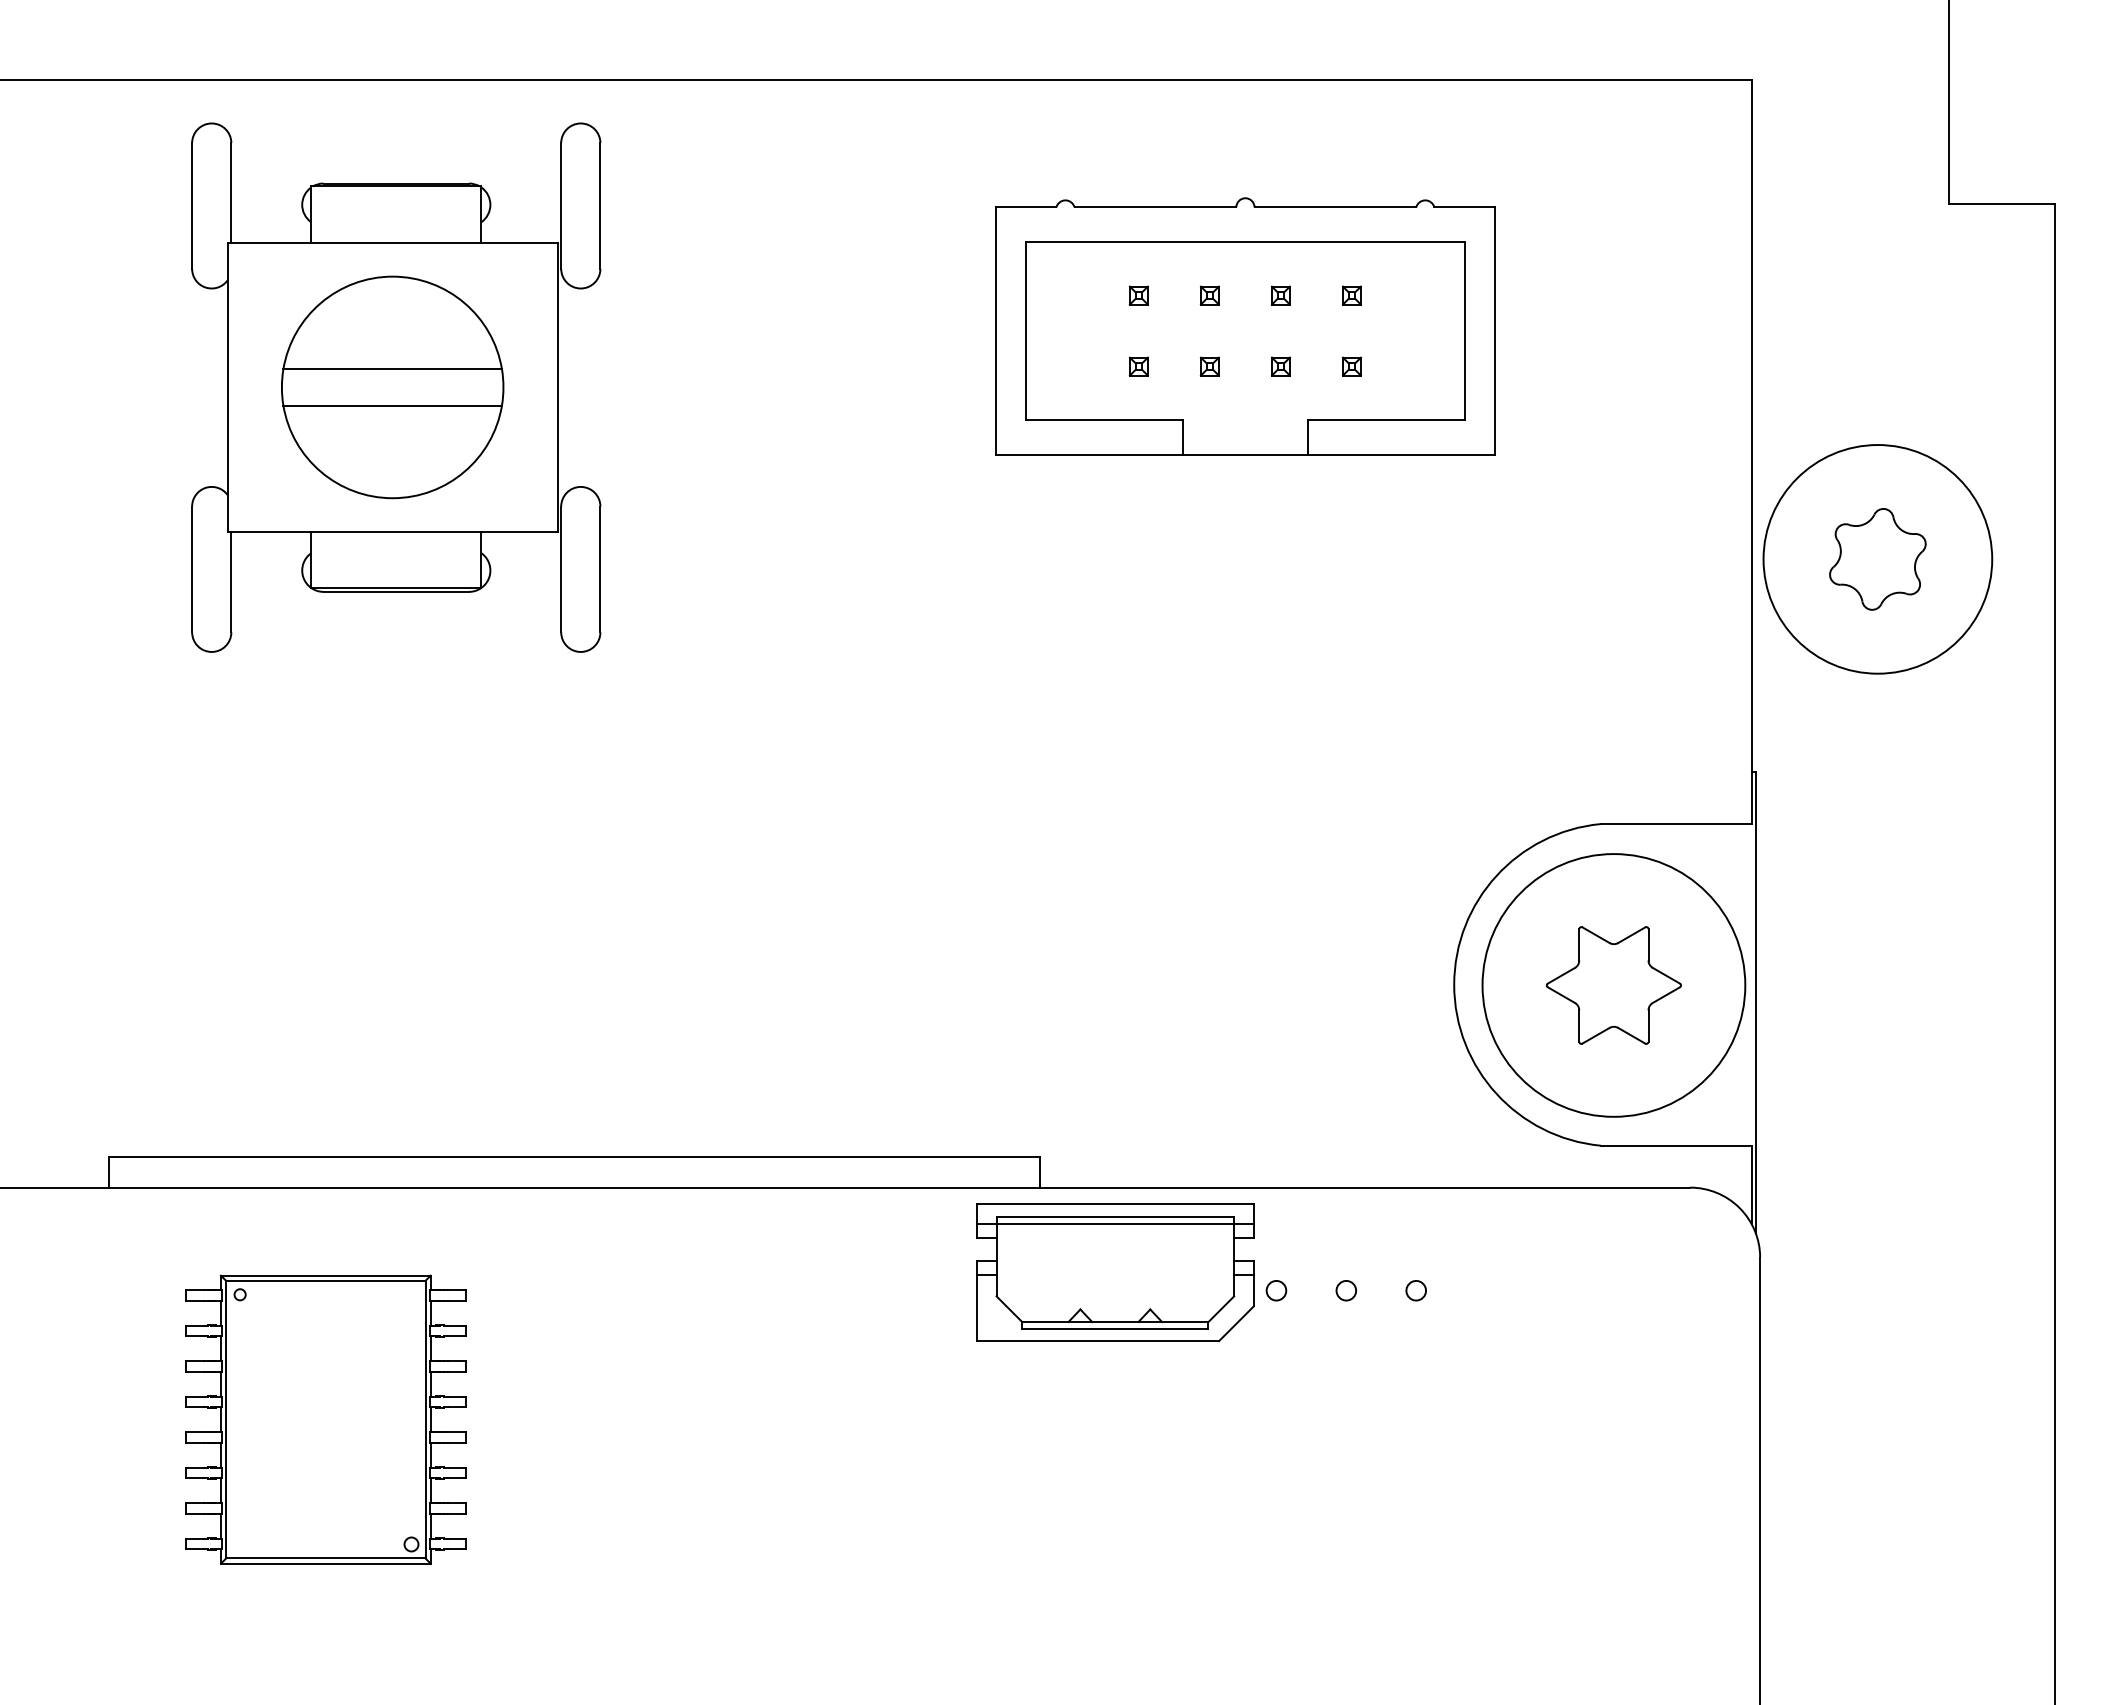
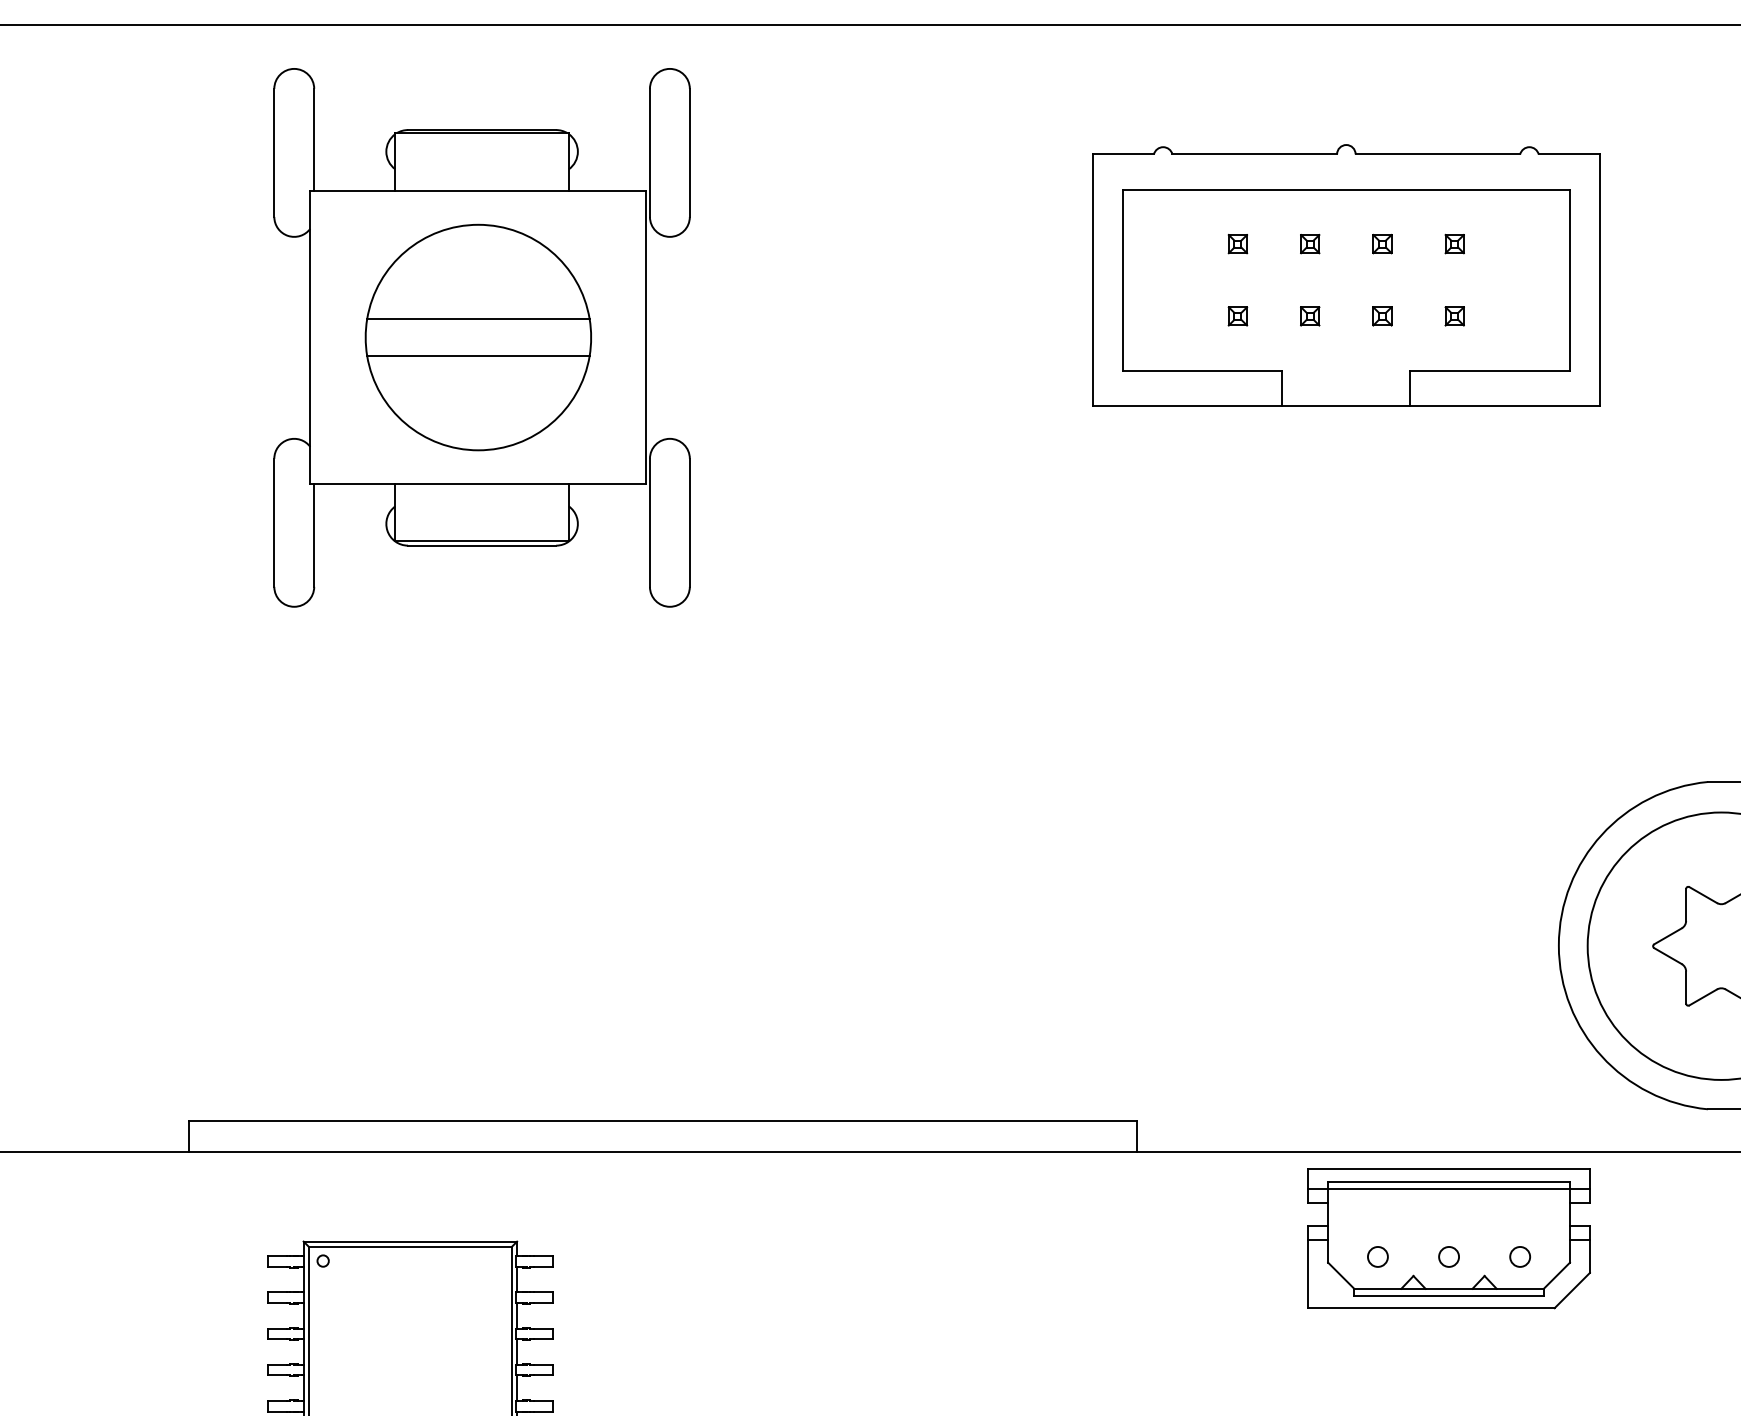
part: (1115, 1272) -> (1449, 1238), moved

